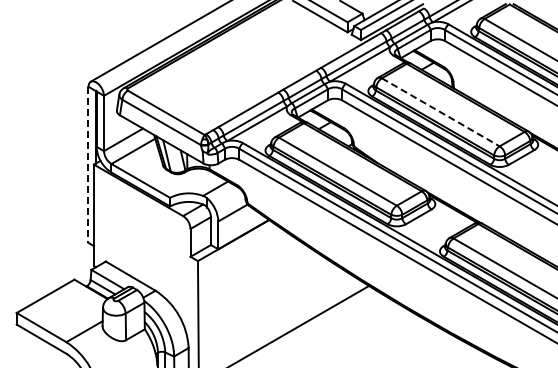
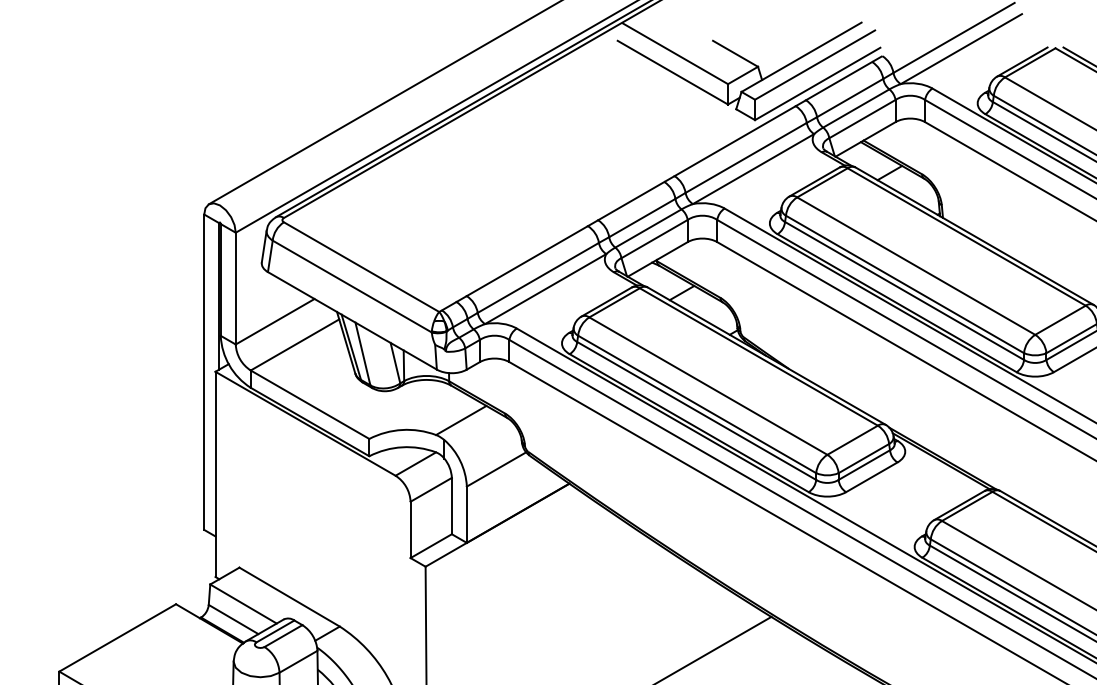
line: (441, 112) -> (917, 266), dashed -> solid
line: (88, 165) -> (204, 373), dashed -> solid

